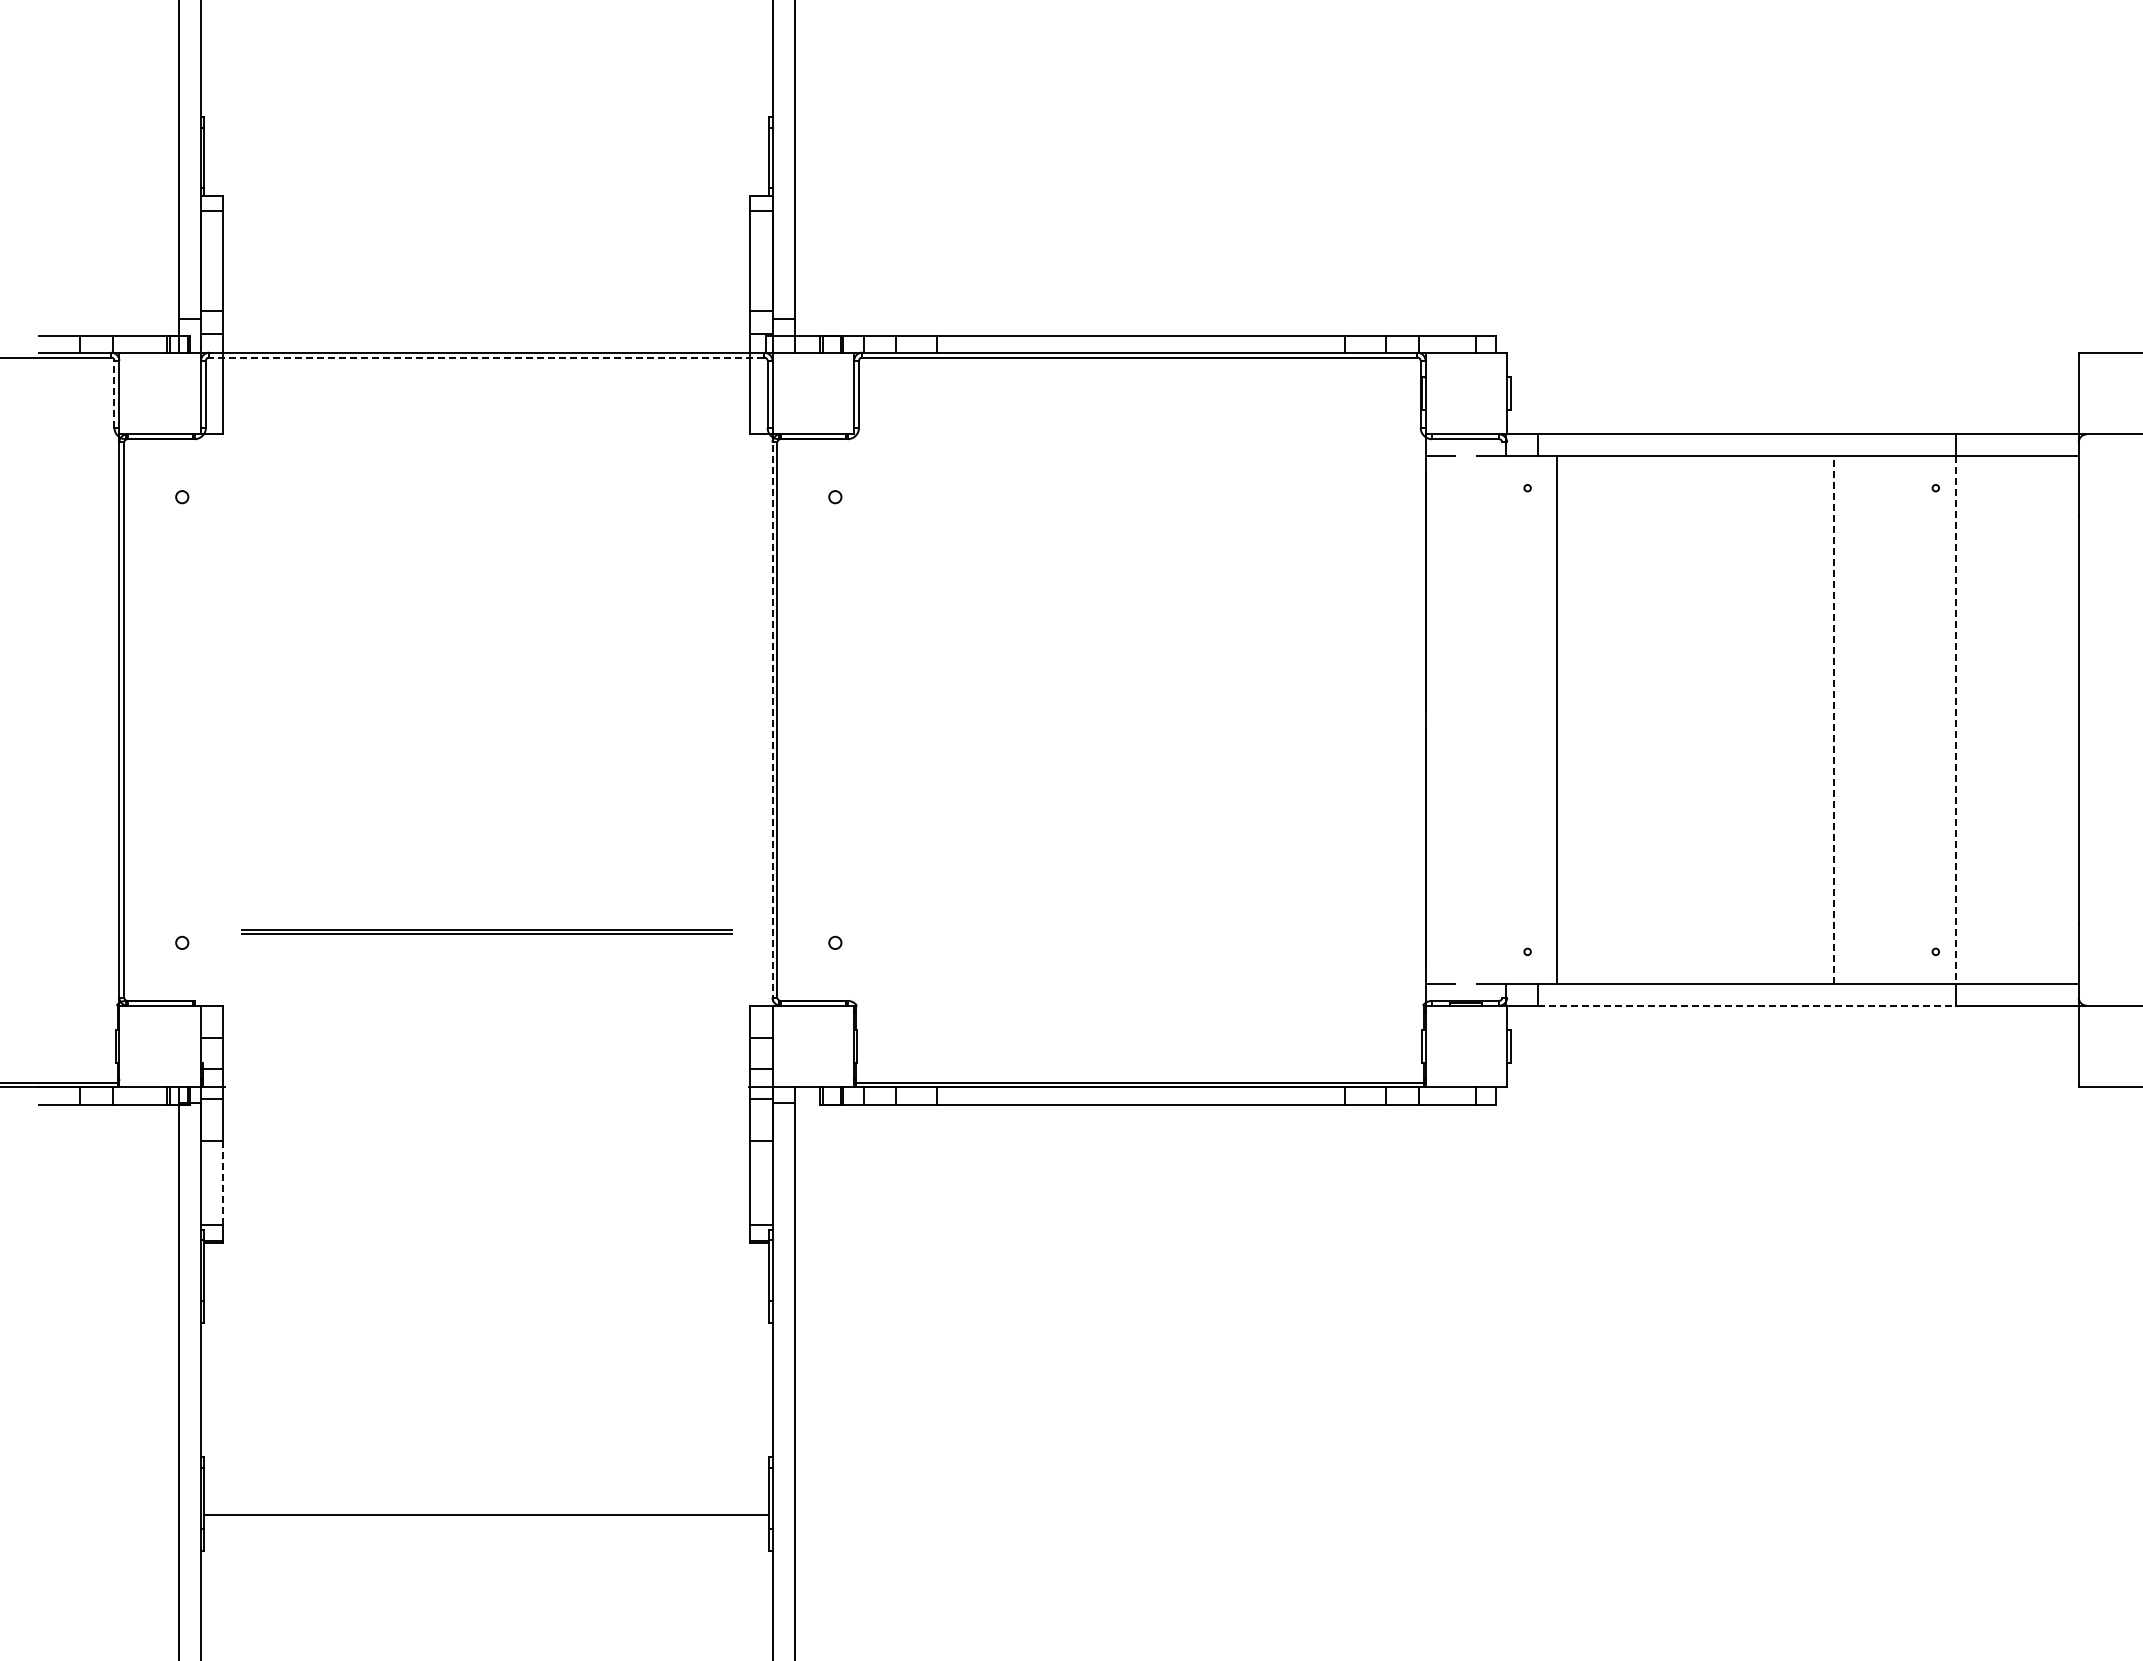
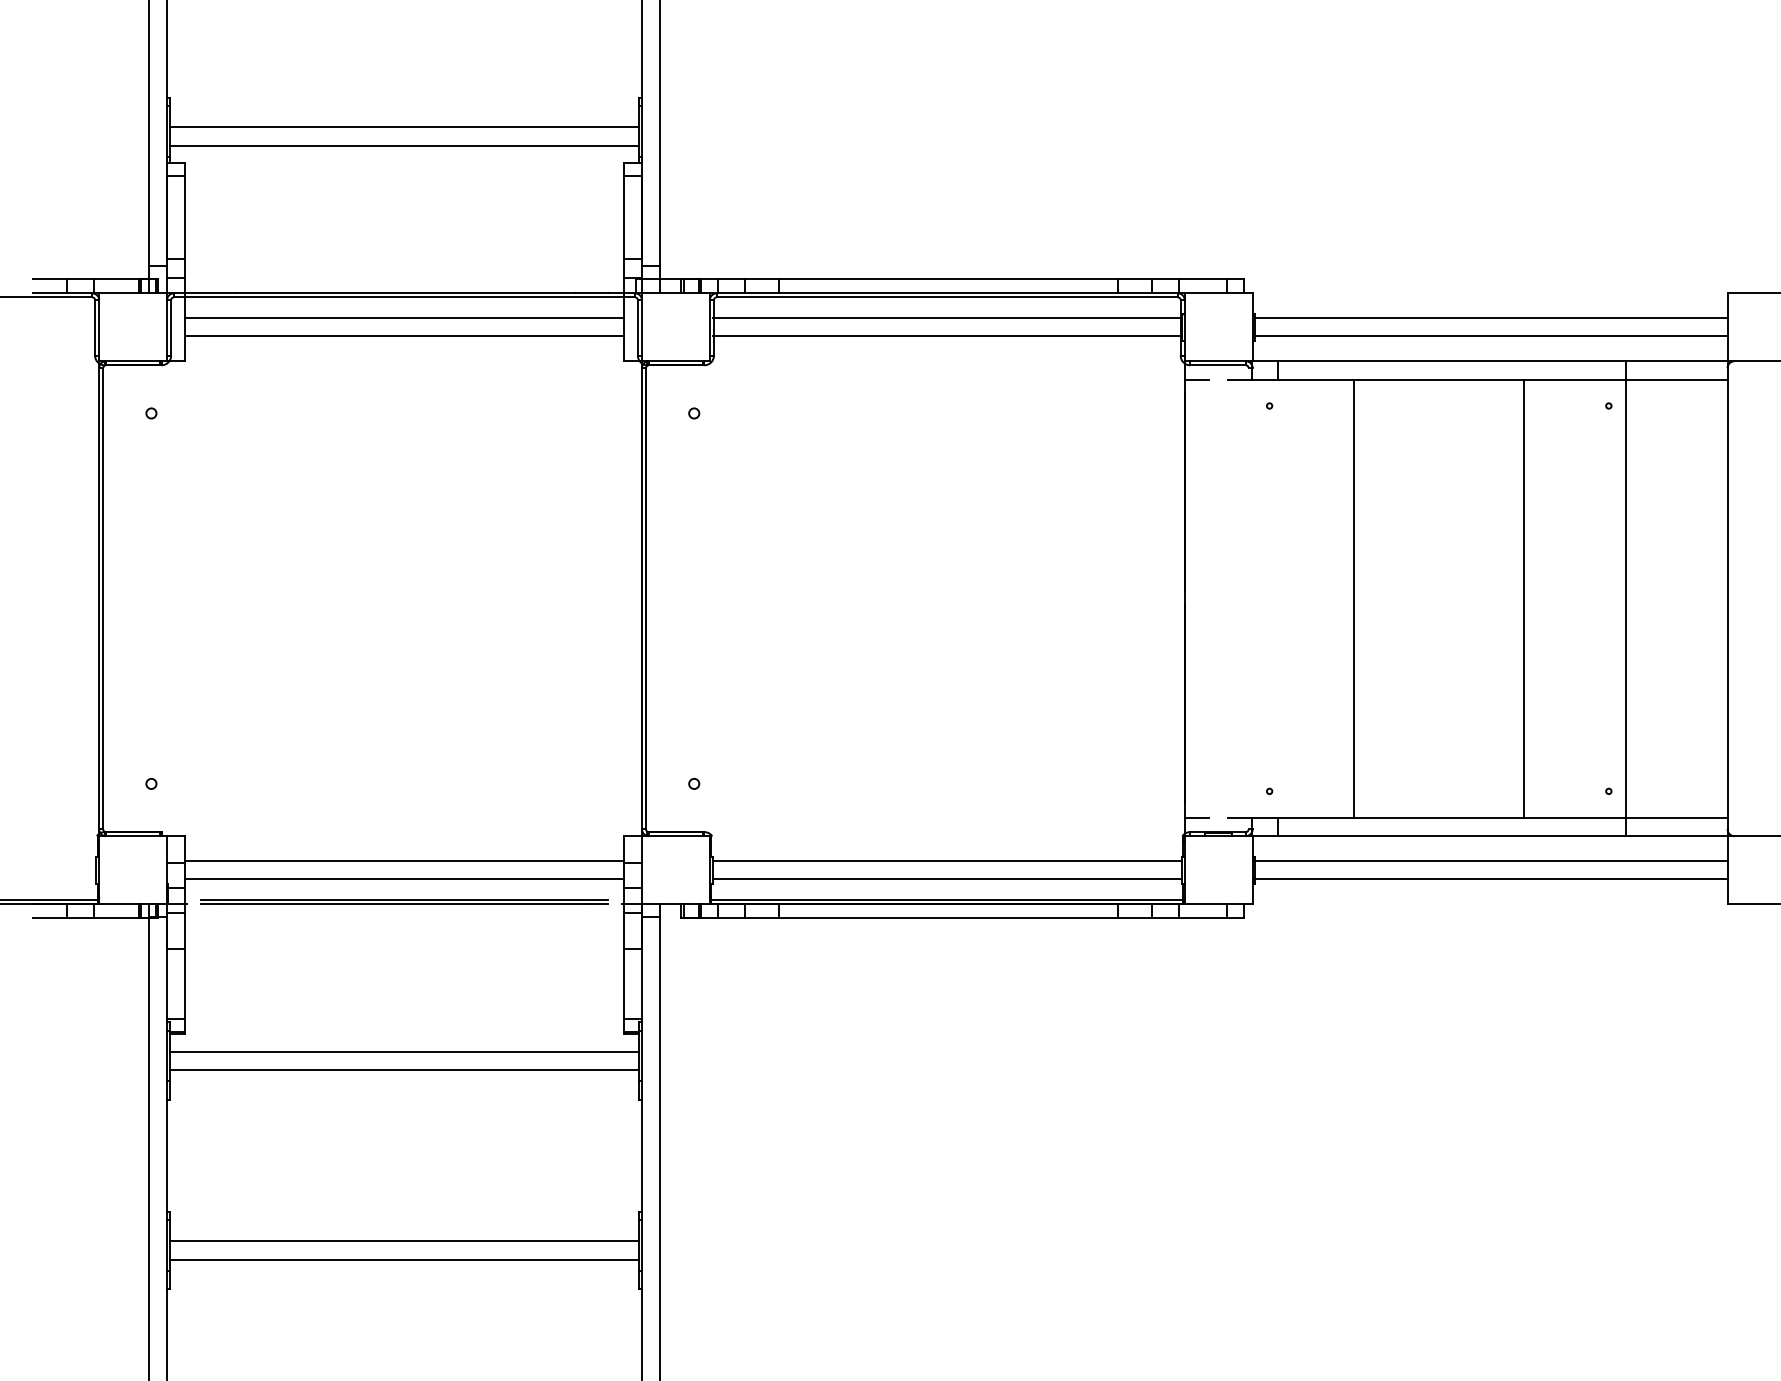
line: (486, 152) -> (404, 127), added
line: (486, 174) -> (404, 145), added
line: (486, 357) -> (404, 297), dashed -> solid
line: (486, 382) -> (404, 318), added
line: (1139, 382) -> (947, 318), added
line: (1794, 382) -> (1491, 318), added
line: (114, 393) -> (95, 327), dashed -> solid
line: (486, 404) -> (404, 336), added
line: (1139, 404) -> (947, 336), added
line: (1794, 404) -> (1491, 336), added
line: (1556, 719) -> (1354, 598), moved
line: (772, 720) -> (642, 599), dashed -> solid
line: (1833, 720) -> (1523, 599), dashed -> solid
line: (1956, 720) -> (1626, 599), dashed -> solid
part: (486, 931) -> (404, 901), moved
line: (1747, 1005) -> (1452, 835), dashed -> solid
line: (486, 1035) -> (404, 860), added
line: (1139, 1035) -> (947, 860), added
line: (1794, 1035) -> (1491, 860), added
line: (486, 1057) -> (404, 879), added
line: (1139, 1057) -> (947, 879), added
line: (1794, 1057) -> (1491, 879), added
line: (223, 1182) -> (185, 983), dashed -> solid
line: (486, 1265) -> (404, 1052), added
line: (486, 1287) -> (404, 1070), added
line: (486, 1493) -> (404, 1241), added

